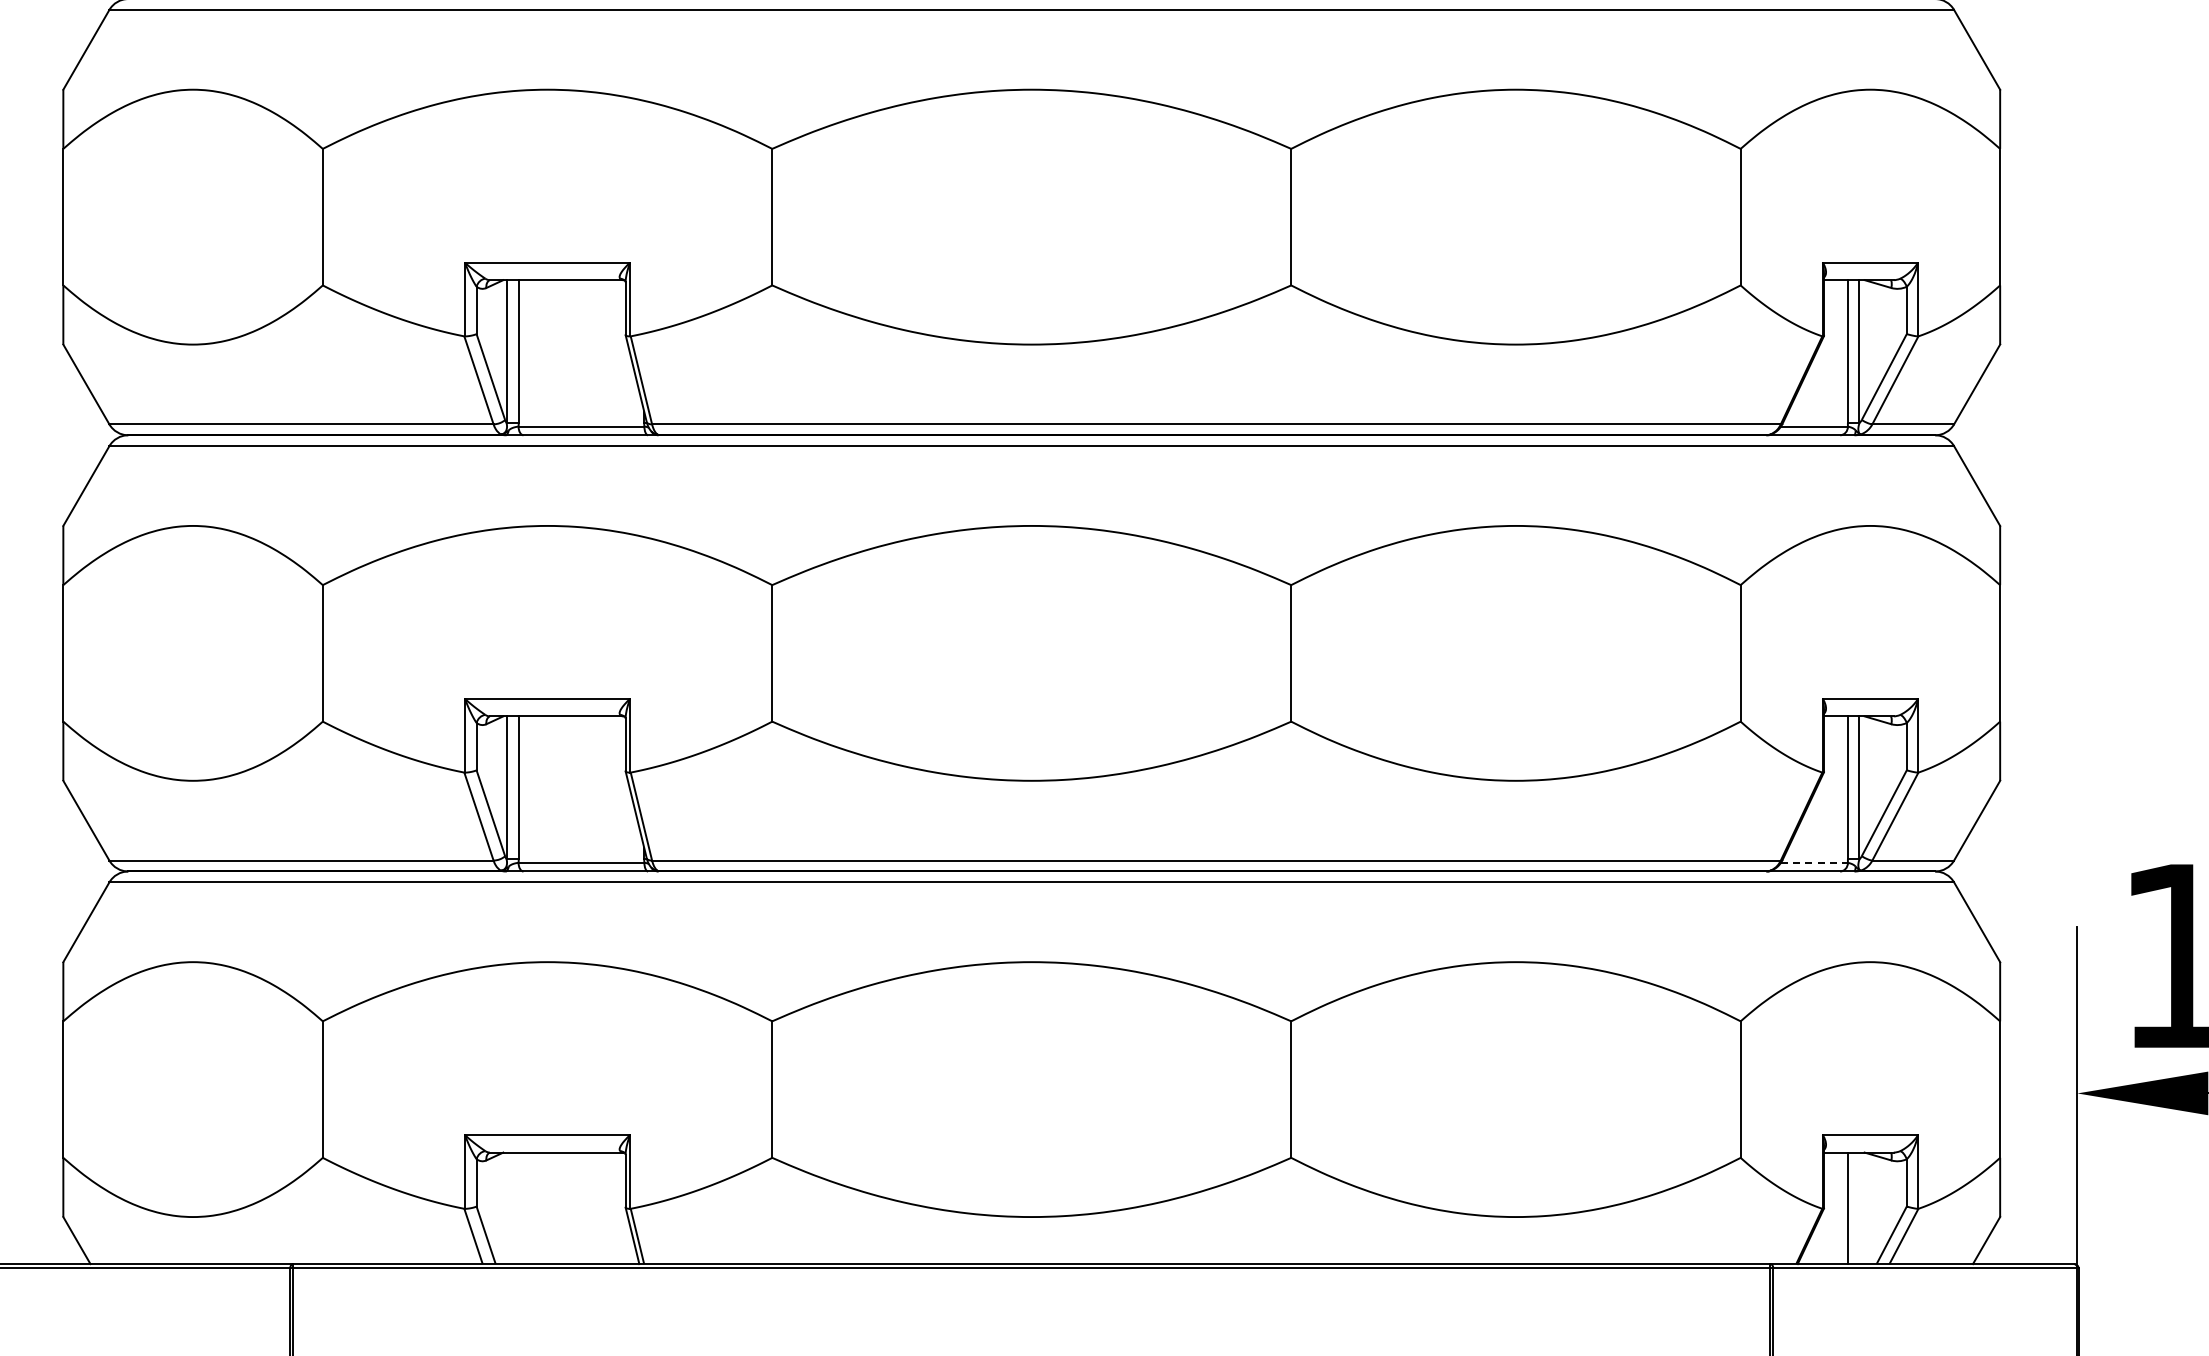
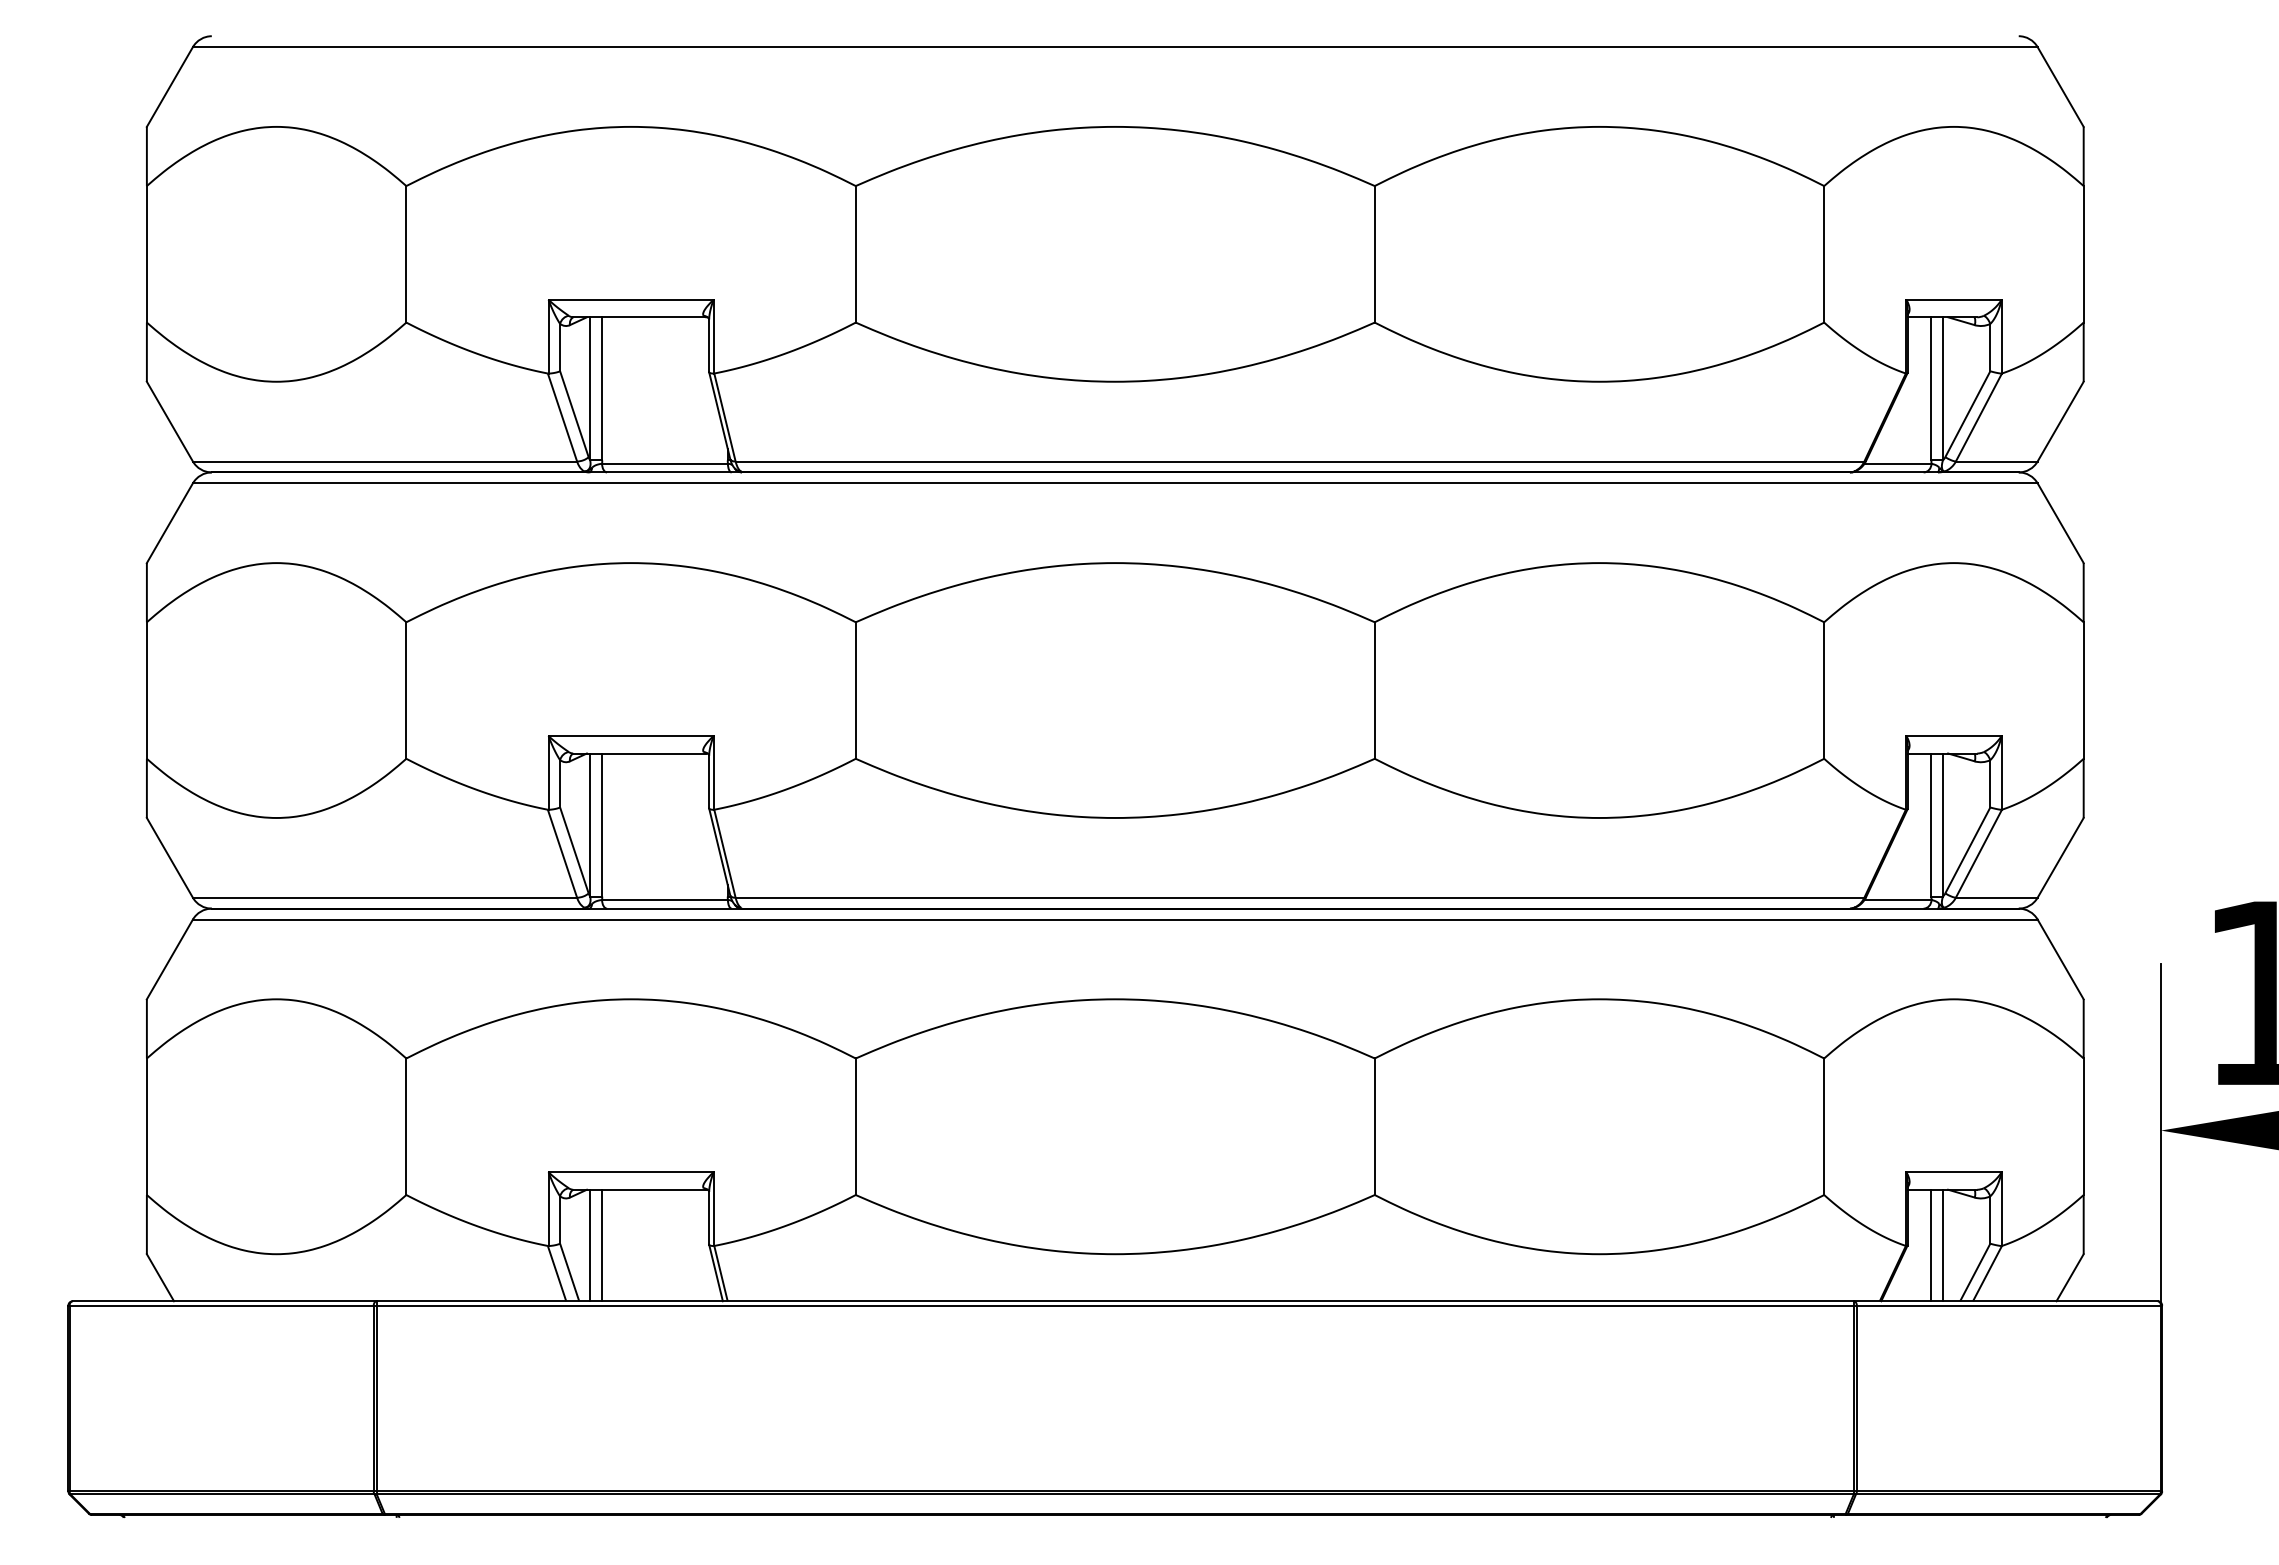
line: (1814, 862) -> (1898, 899), dashed -> solid
line: (506, 1208) -> (590, 1245), added
line: (518, 1208) -> (602, 1245), added
line: (1858, 1208) -> (1942, 1245), added

